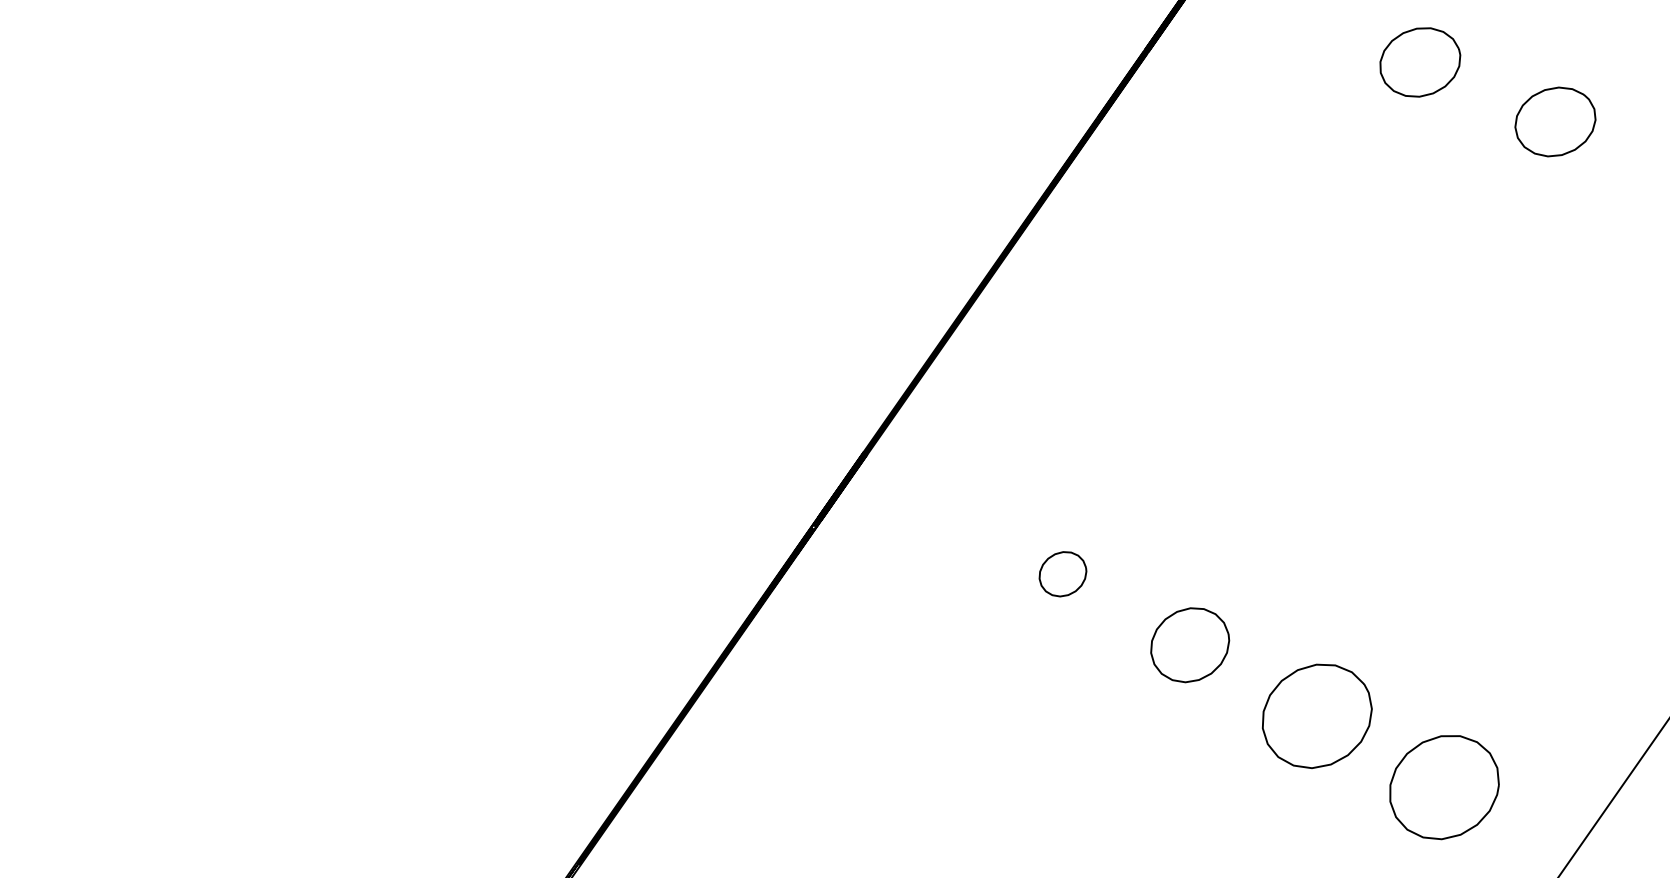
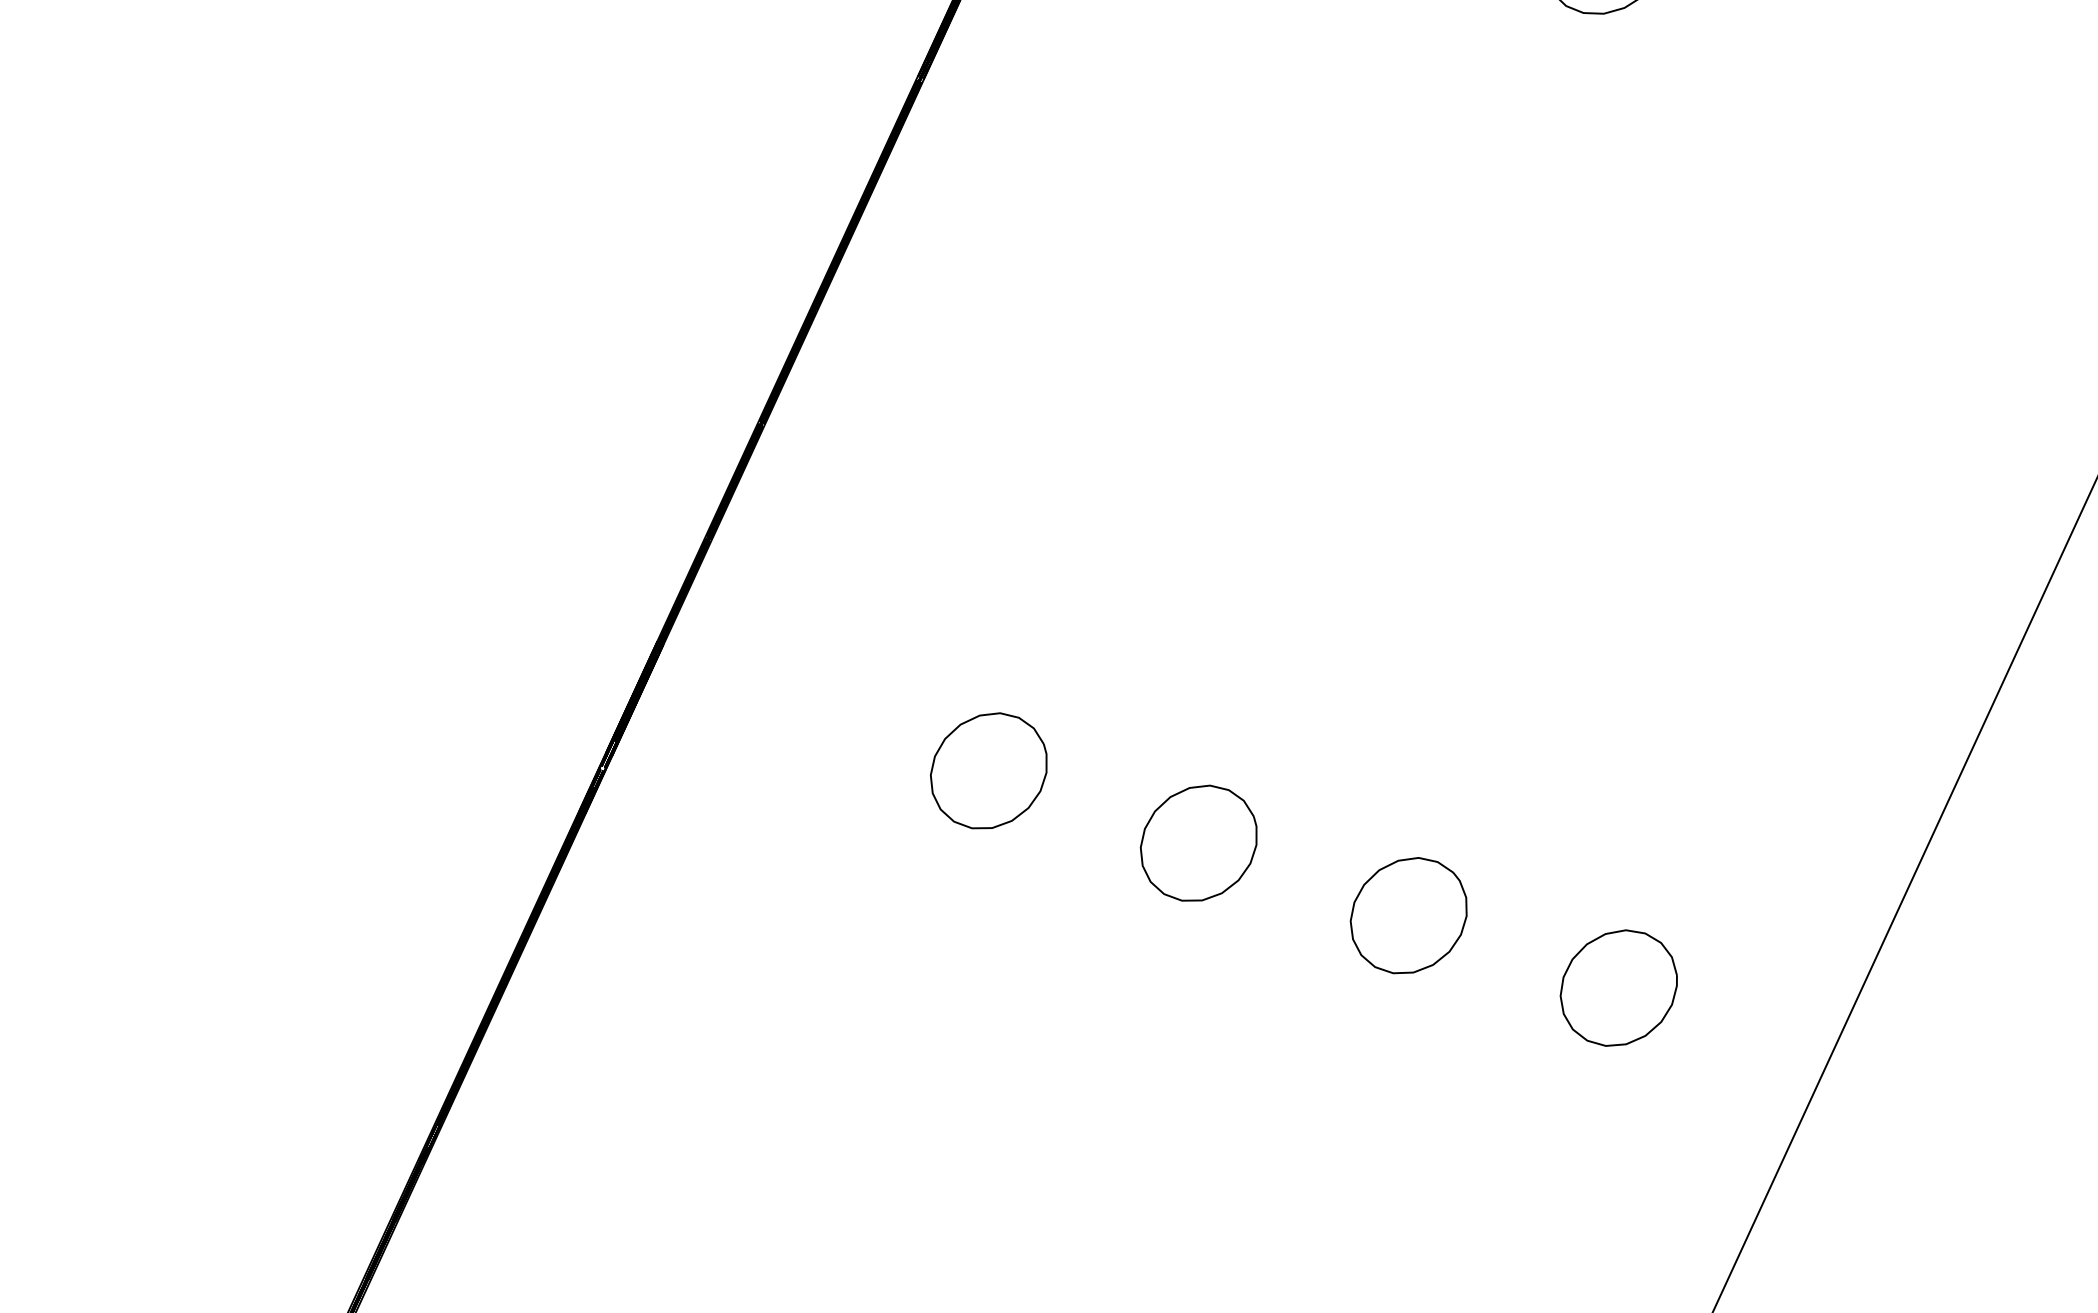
part: (1062, 574) -> (988, 771), size x1.67
part: (1317, 716) -> (1409, 916), size x0.71
part: (1444, 787) -> (1619, 988), size x0.71

